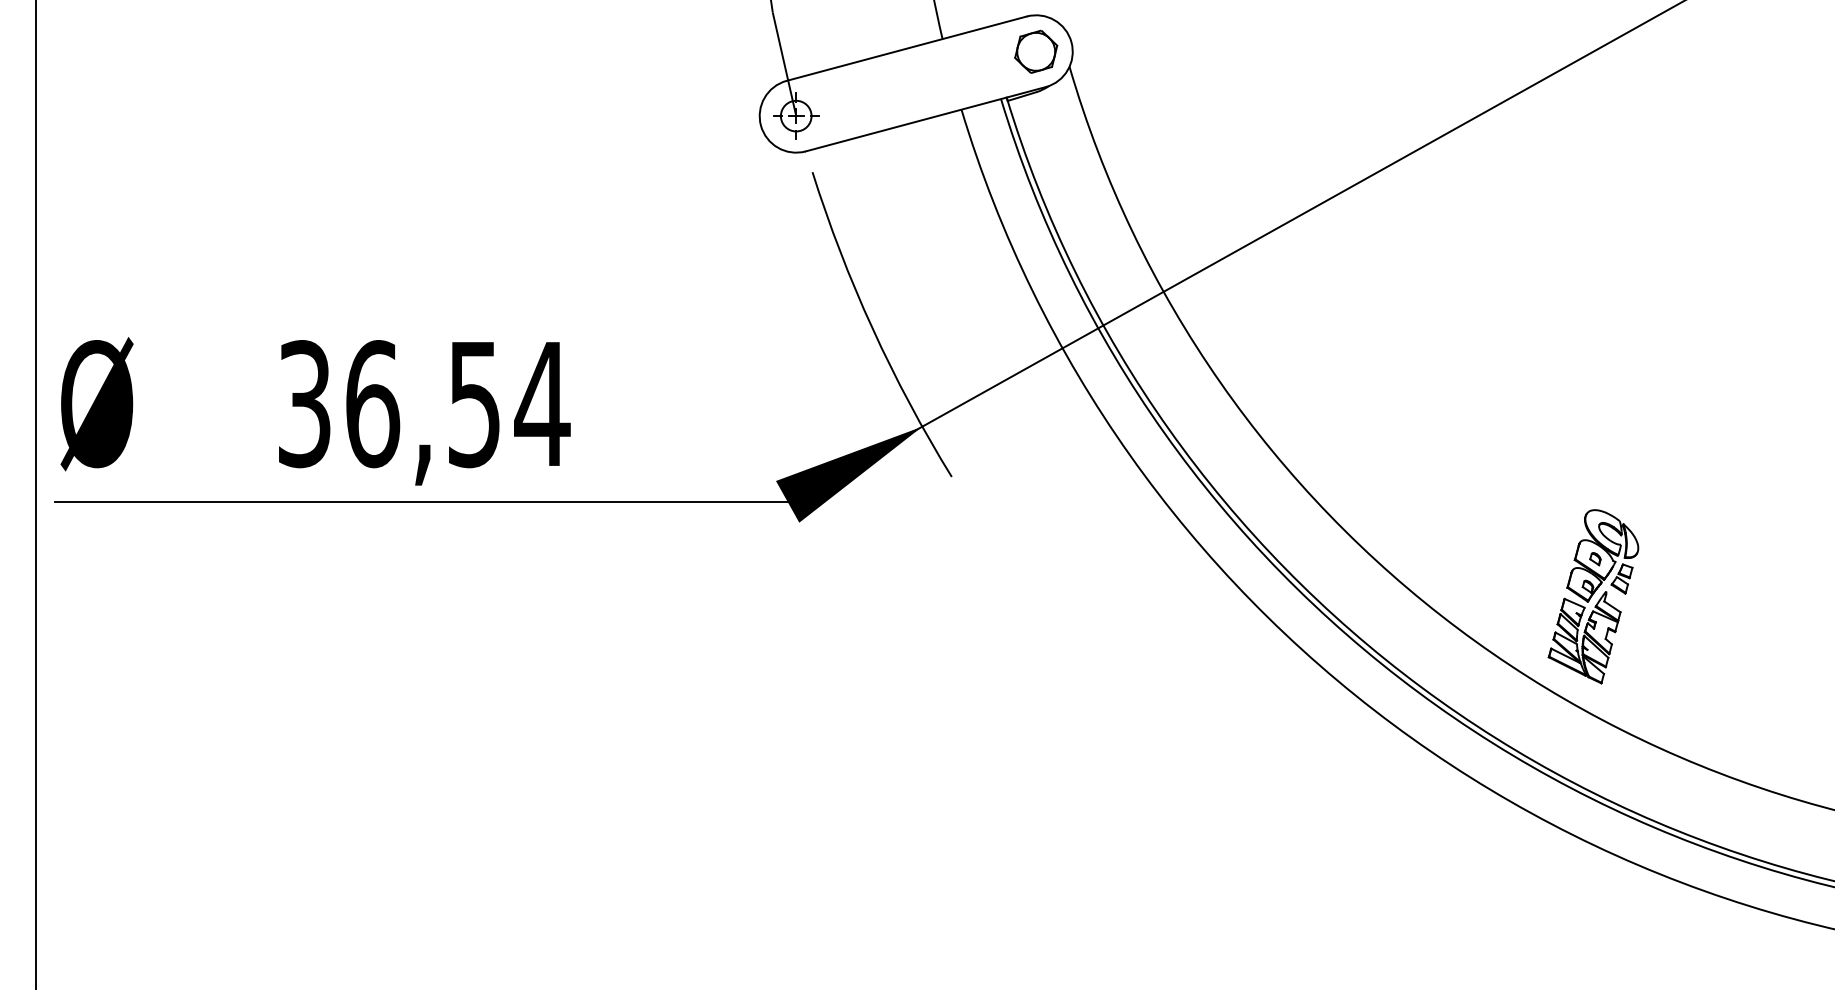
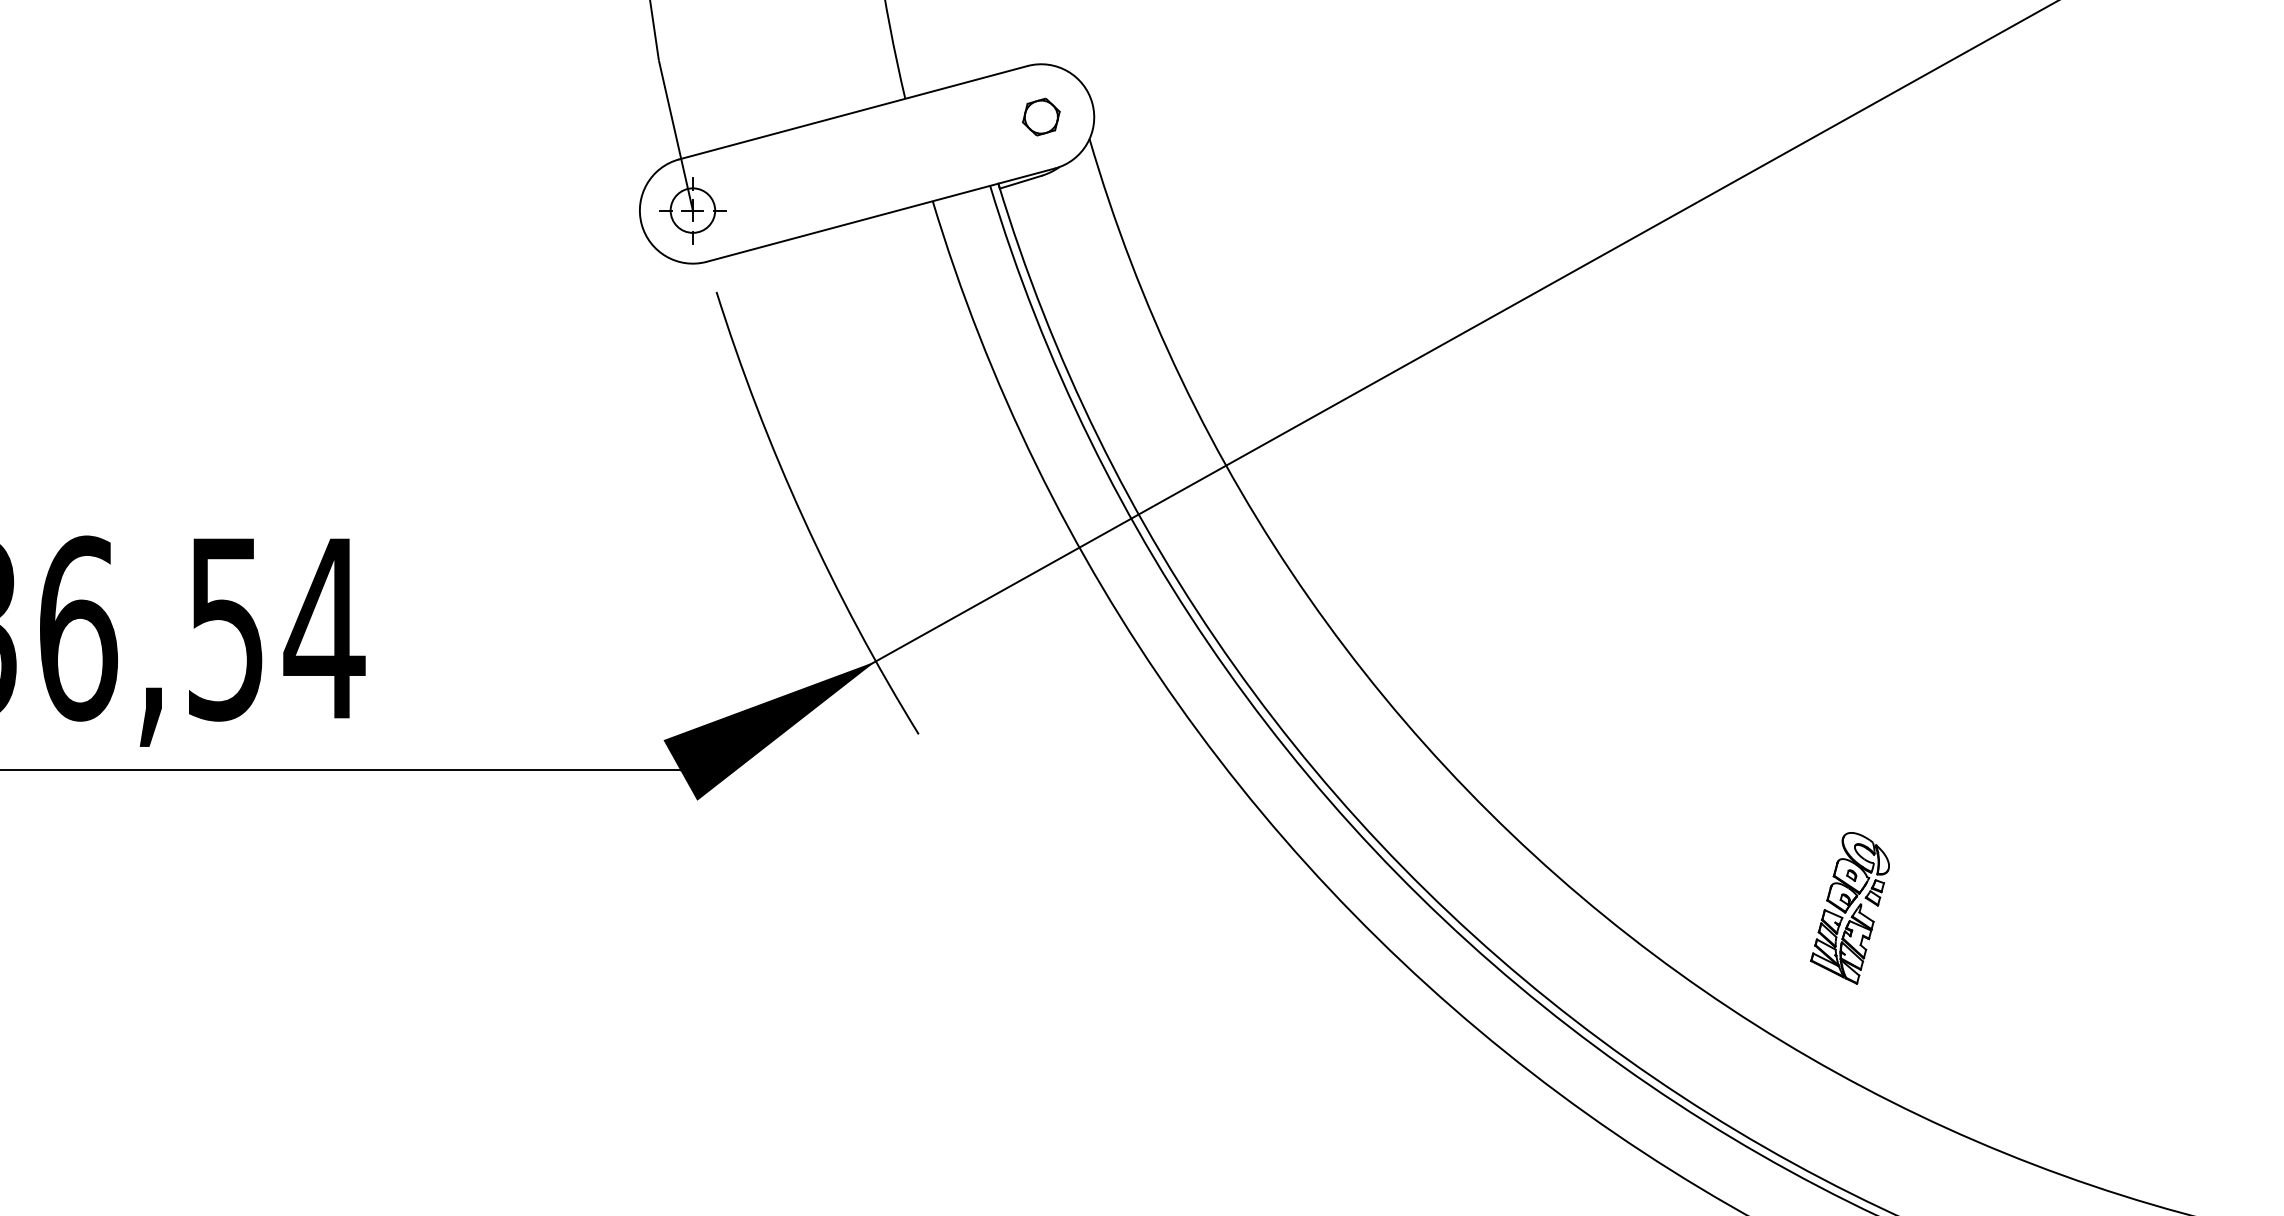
part: (1036, 51) -> (1041, 116), size x0.6
part: (1593, 596) -> (1850, 907), size x0.6

